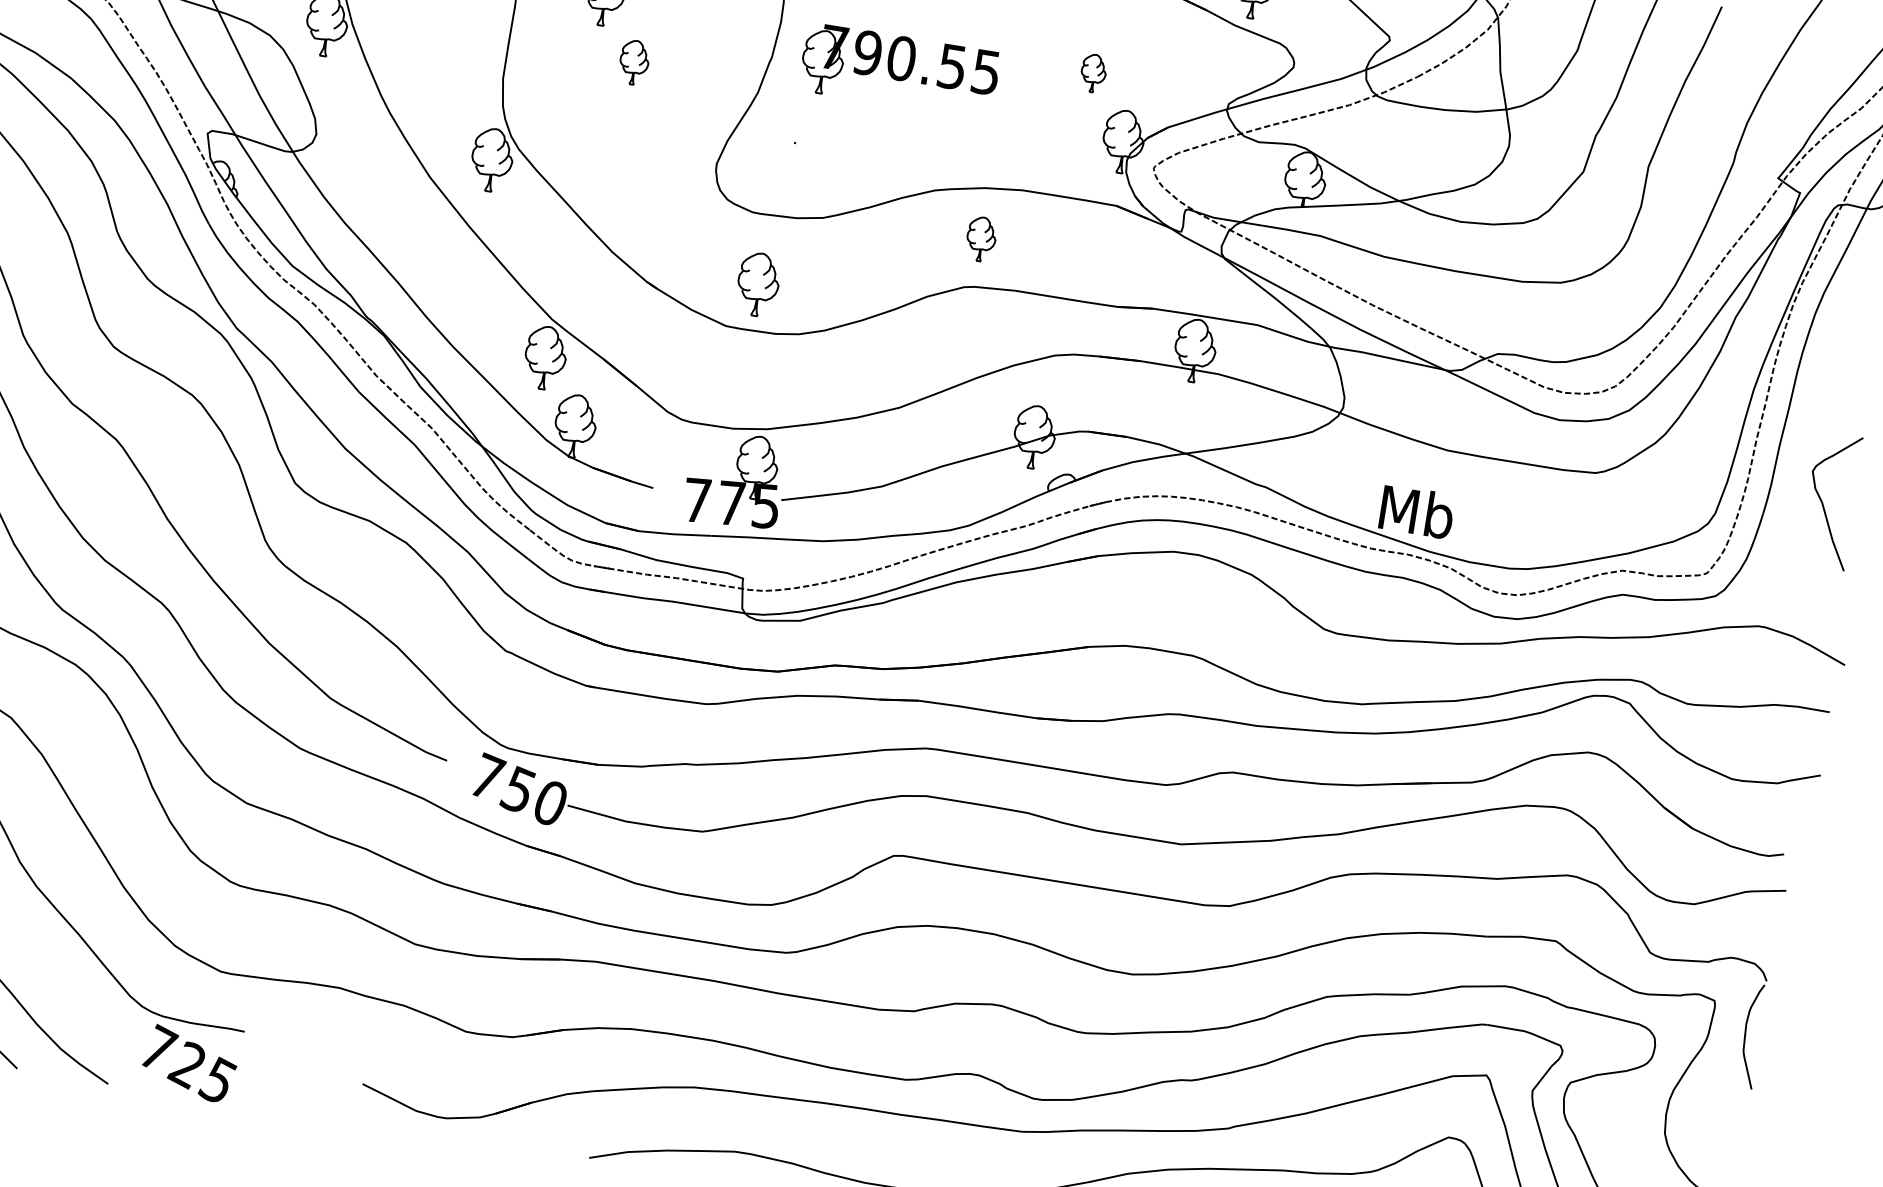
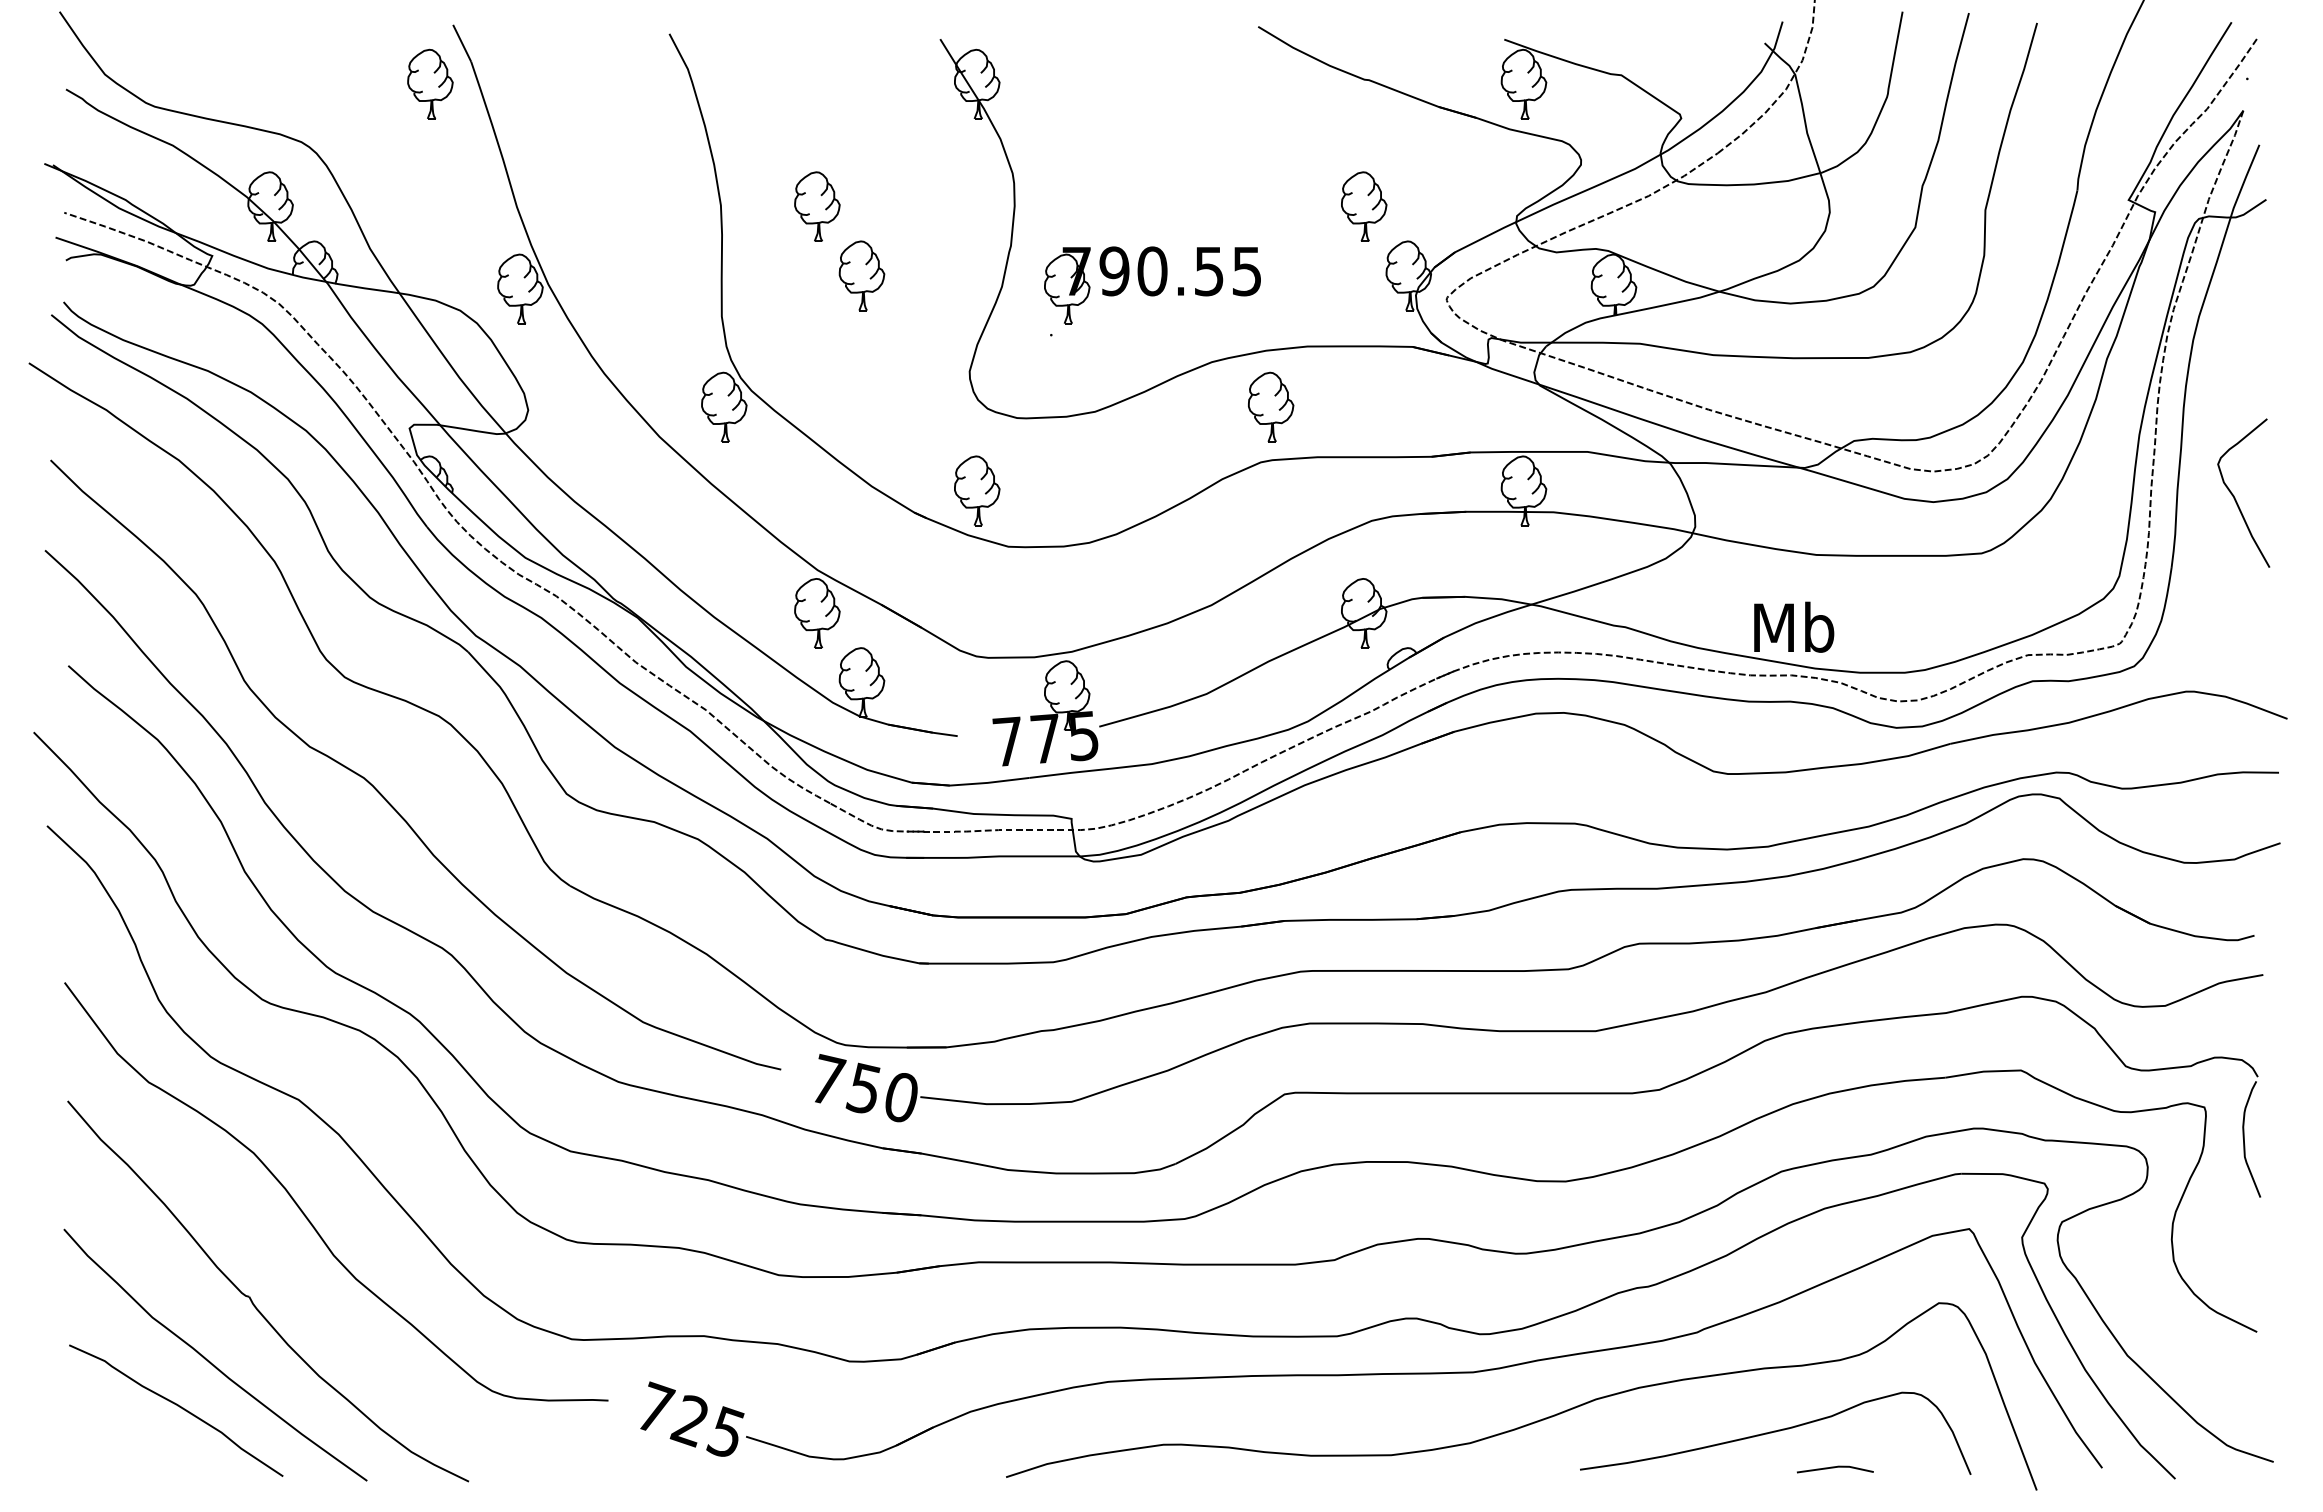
part: (633, 62) -> (861, 275), size x1.43
part: (899, 71) -> (1152, 285), moved
part: (1093, 73) -> (1364, 206), size x1.67
part: (981, 238) -> (1271, 406), size x1.43
part: (758, 284) -> (977, 490), moved
curve: (1823, 503) -> (2235, 497), moved
text: (190, 1063) -> (692, 1418), moved

